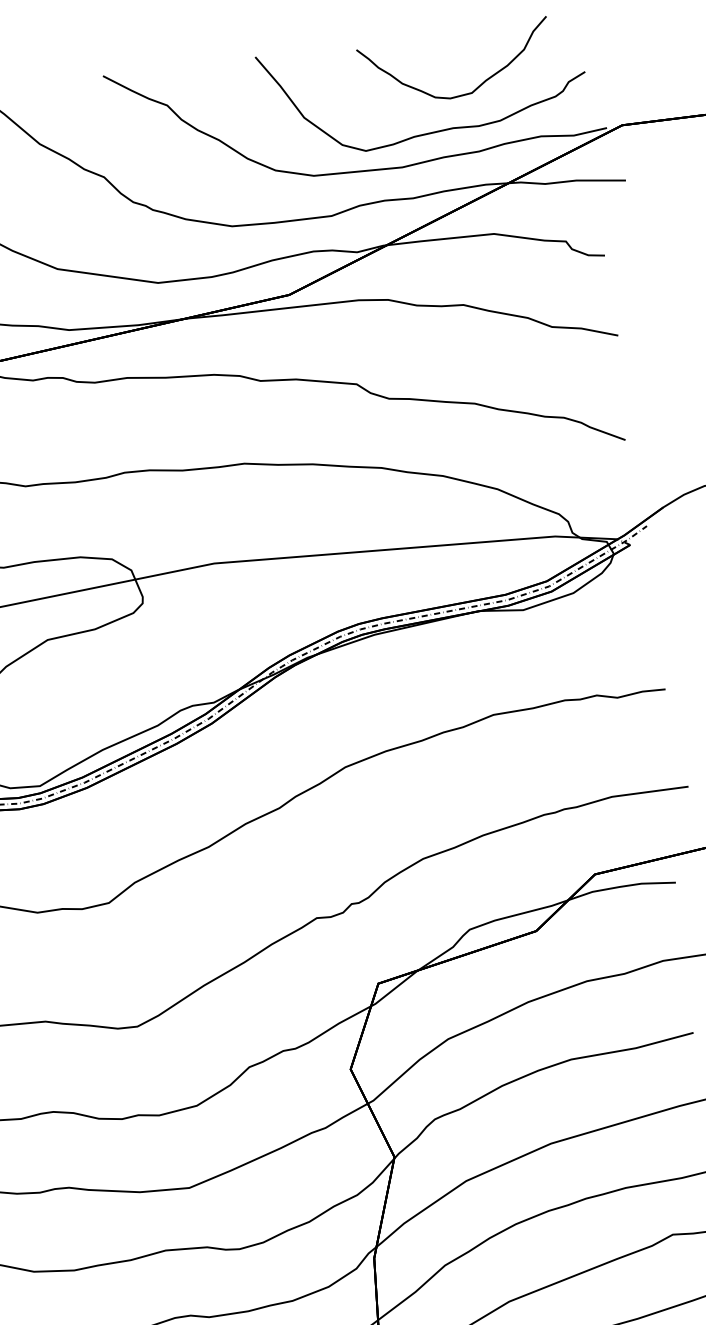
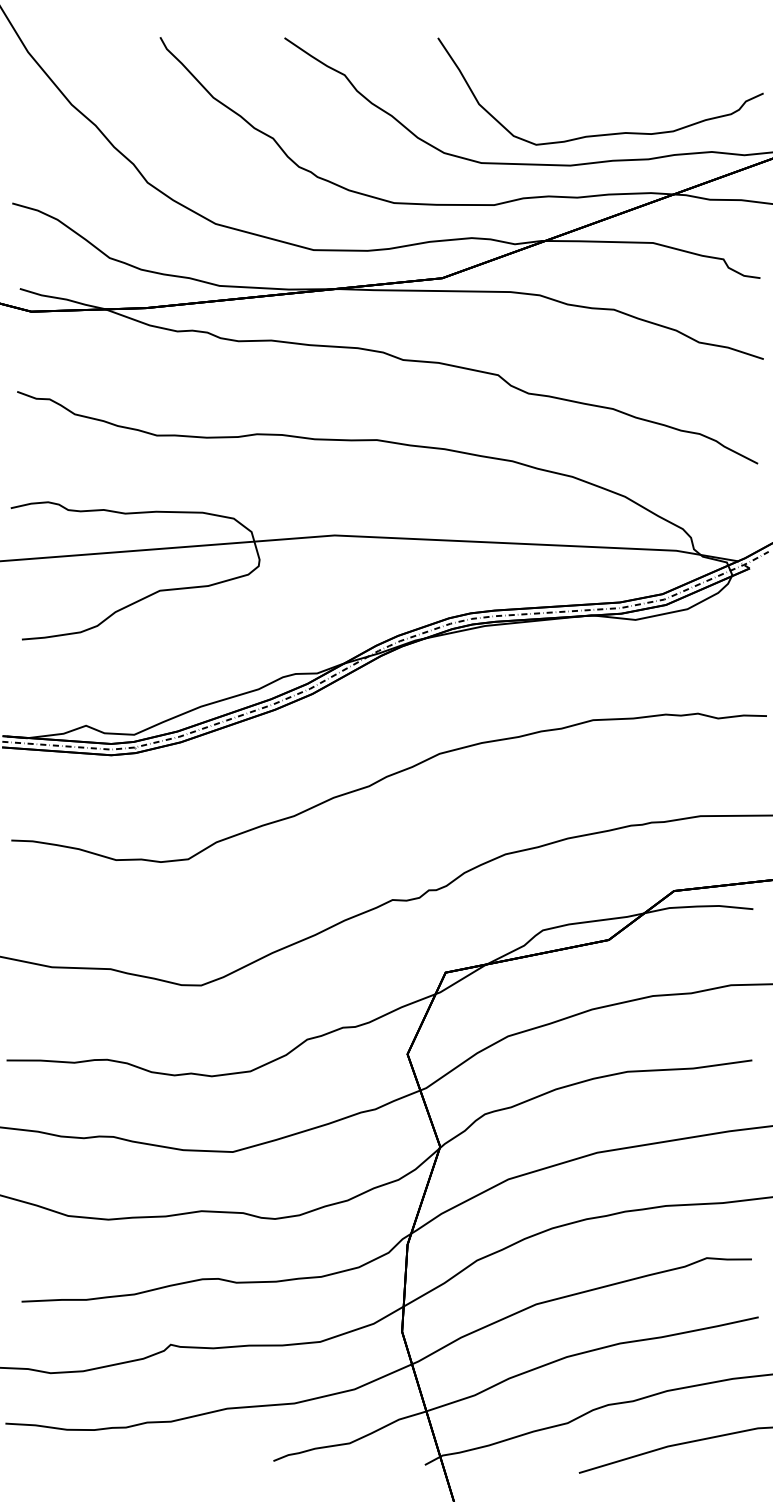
curve: (460, 94) -> (637, 100), removed

